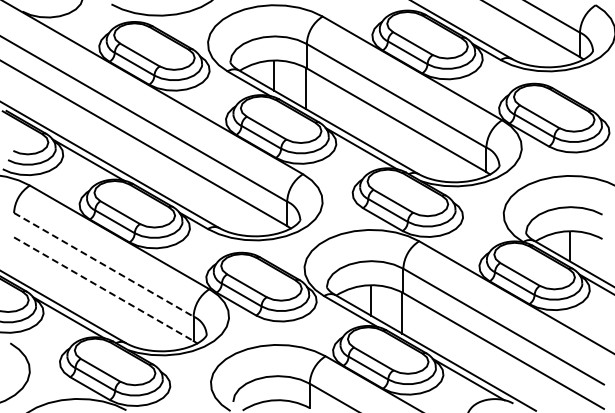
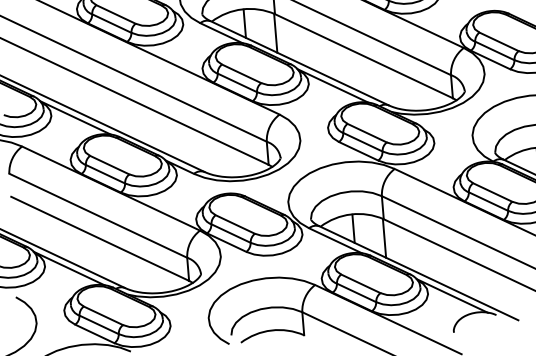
line: (103, 264) -> (97, 215), dashed -> solid
line: (103, 289) -> (99, 239), dashed -> solid

